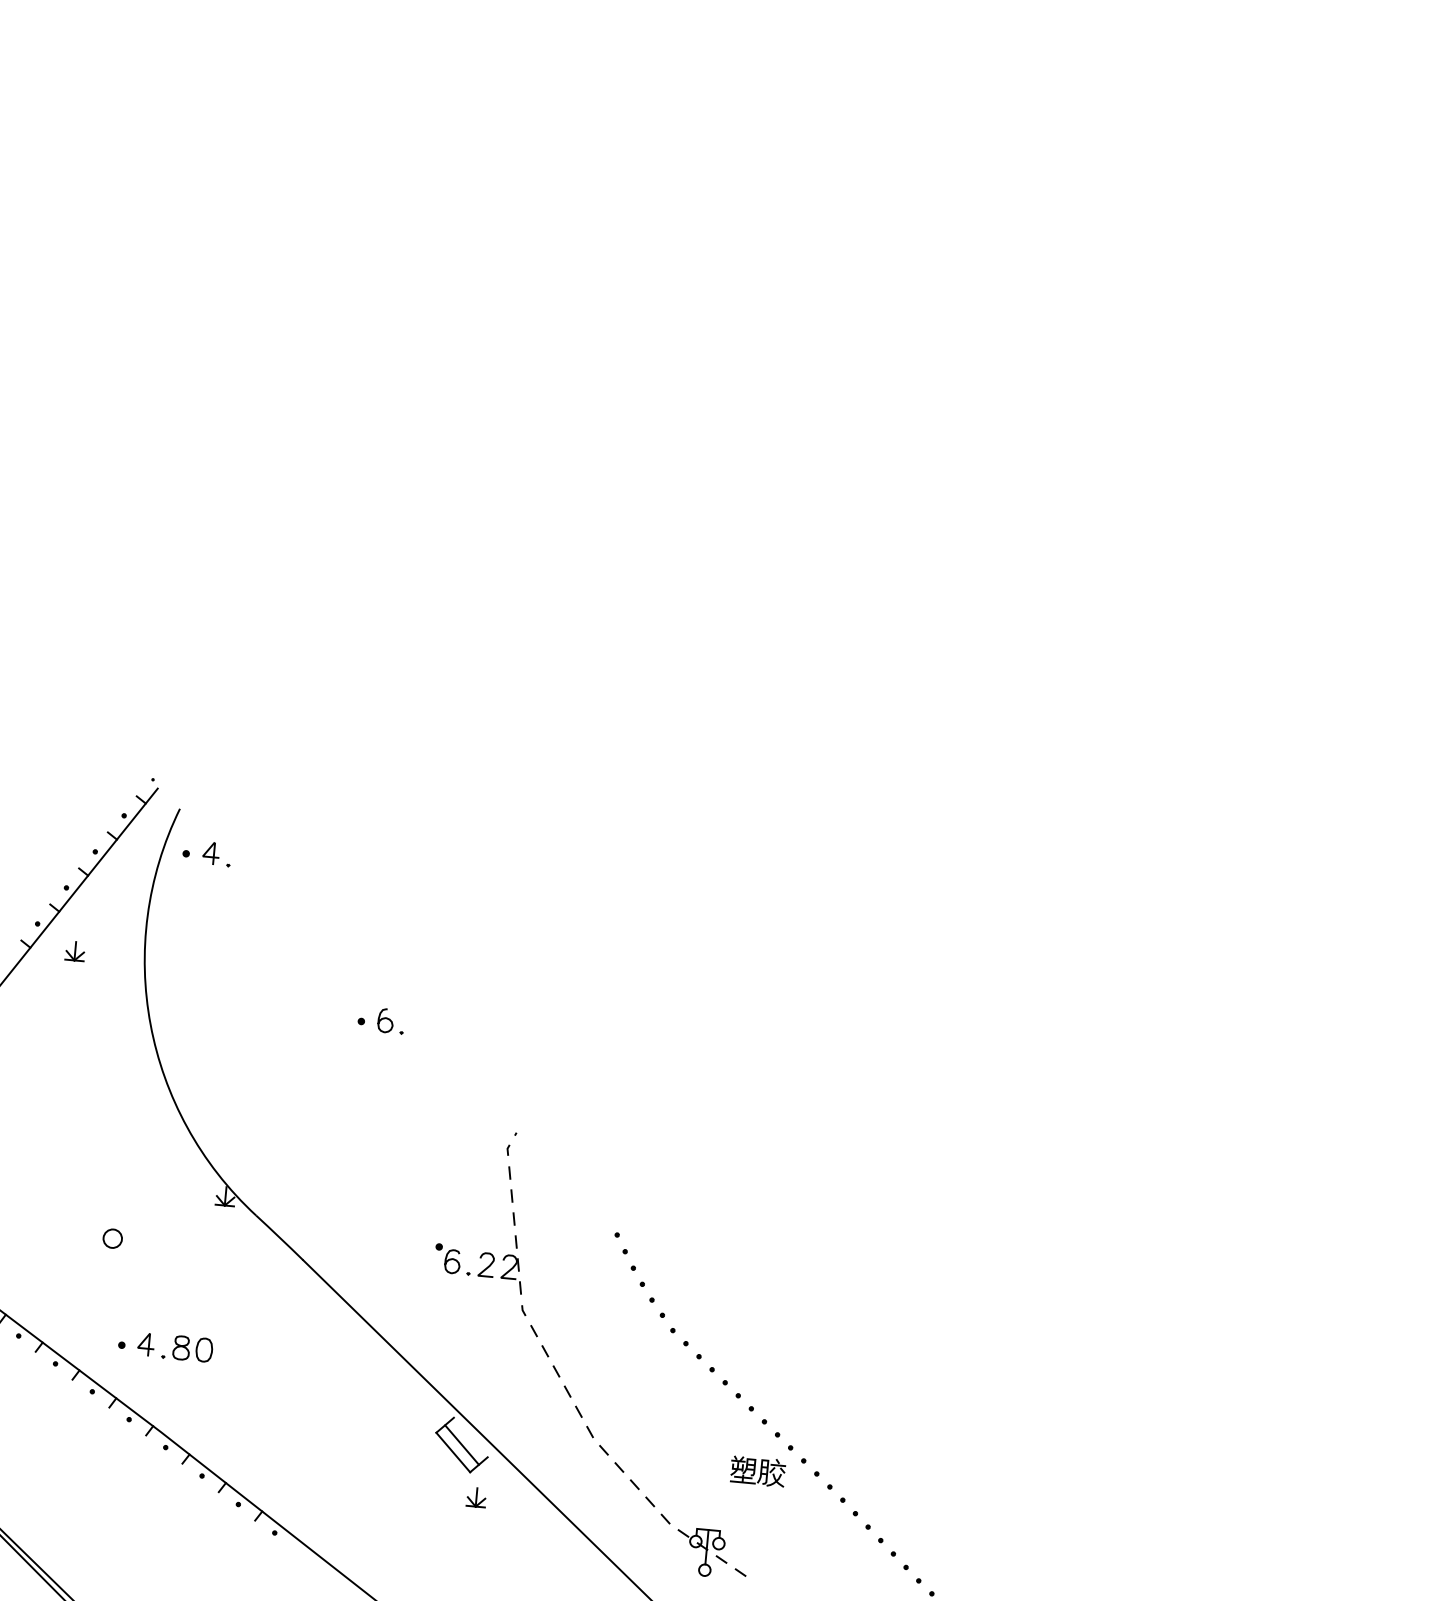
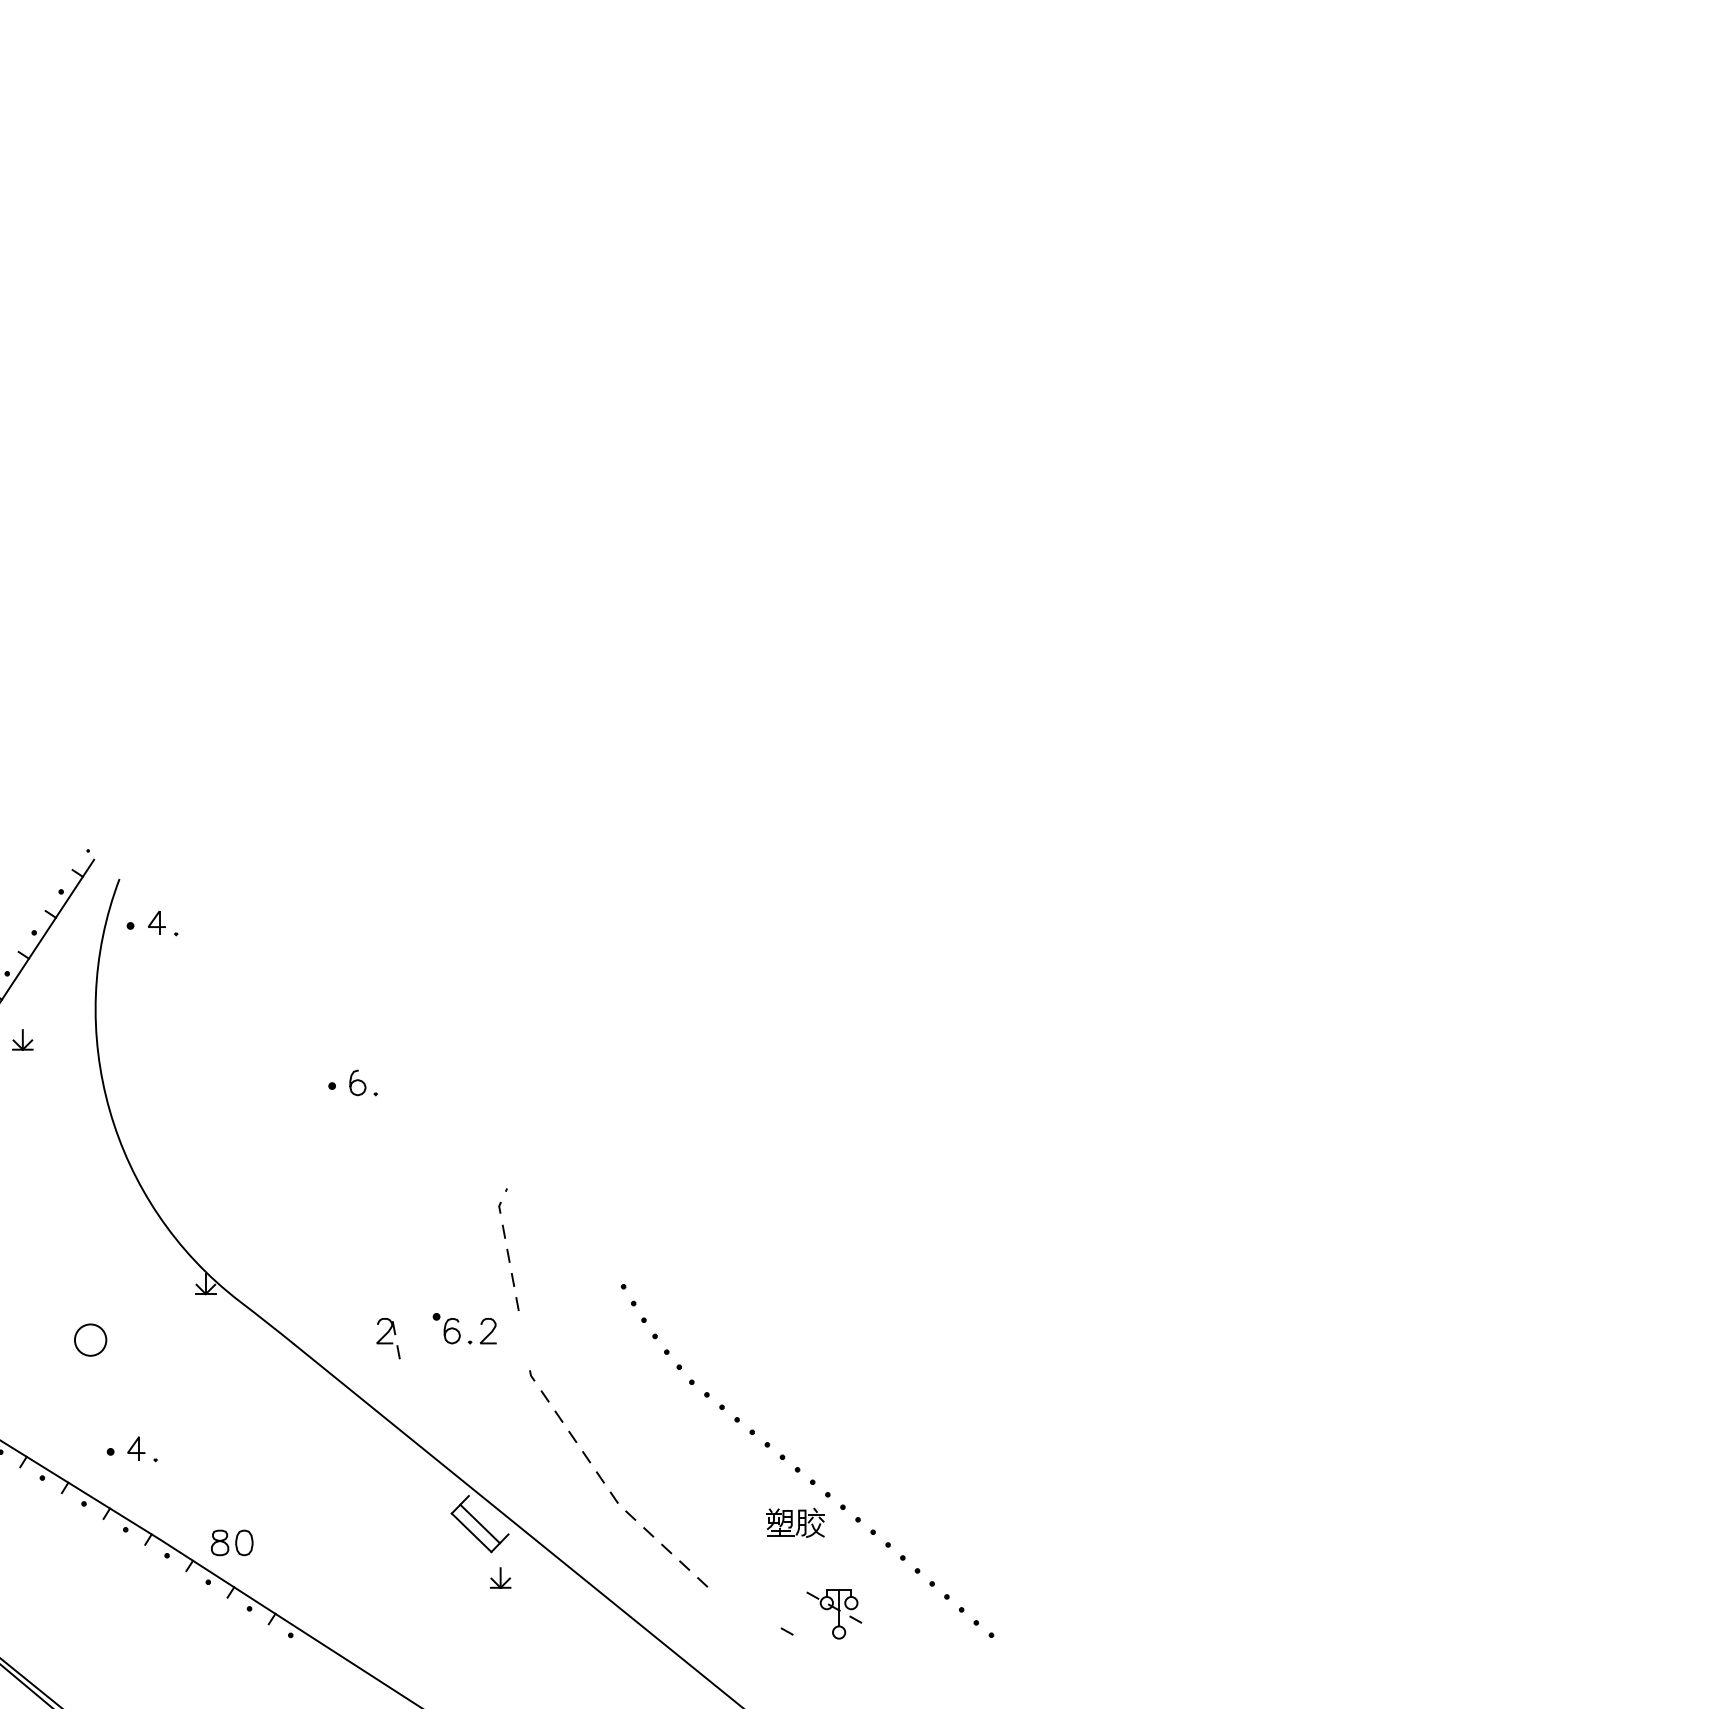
circle: (112, 1238) -> (90, 1339), size x1.6
part: (512, 1274) -> (388, 1338), moved
part: (193, 1348) -> (232, 1542), moved
part: (702, 1552) -> (834, 1614), moved

